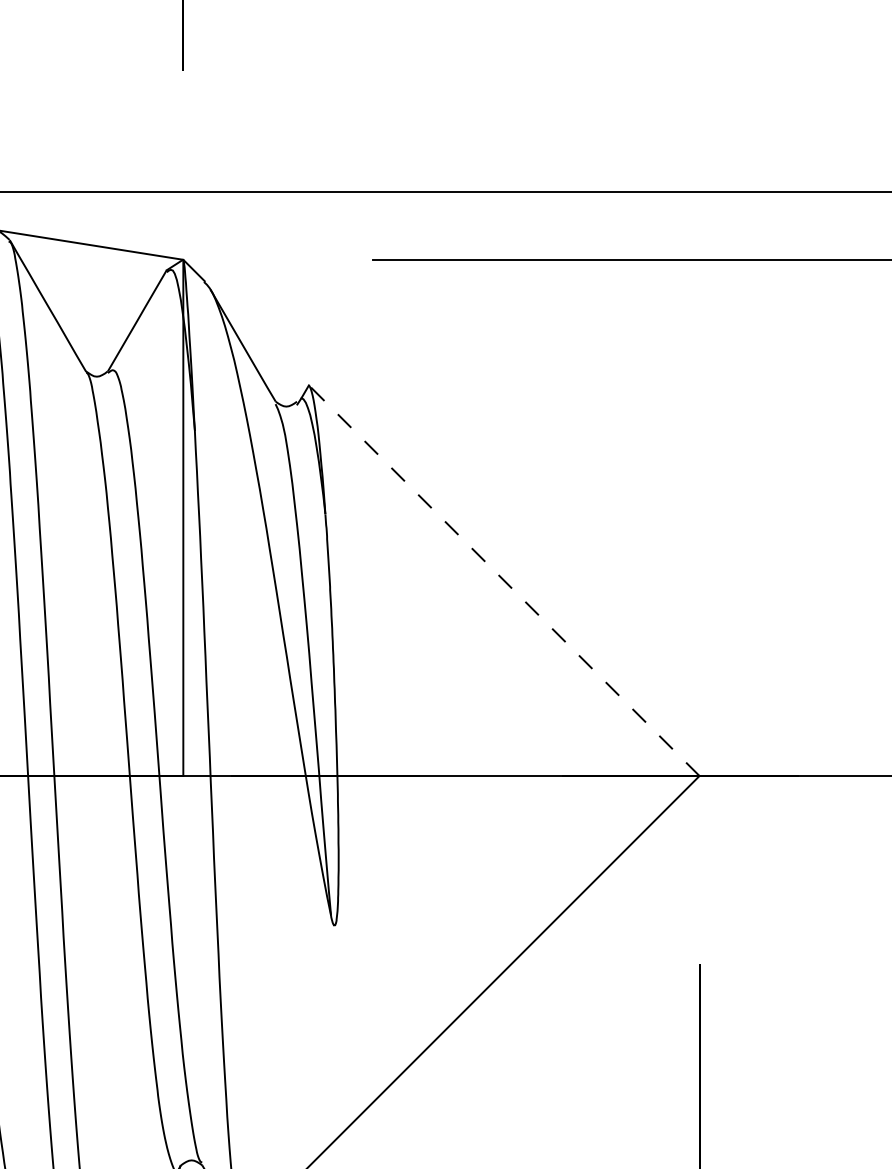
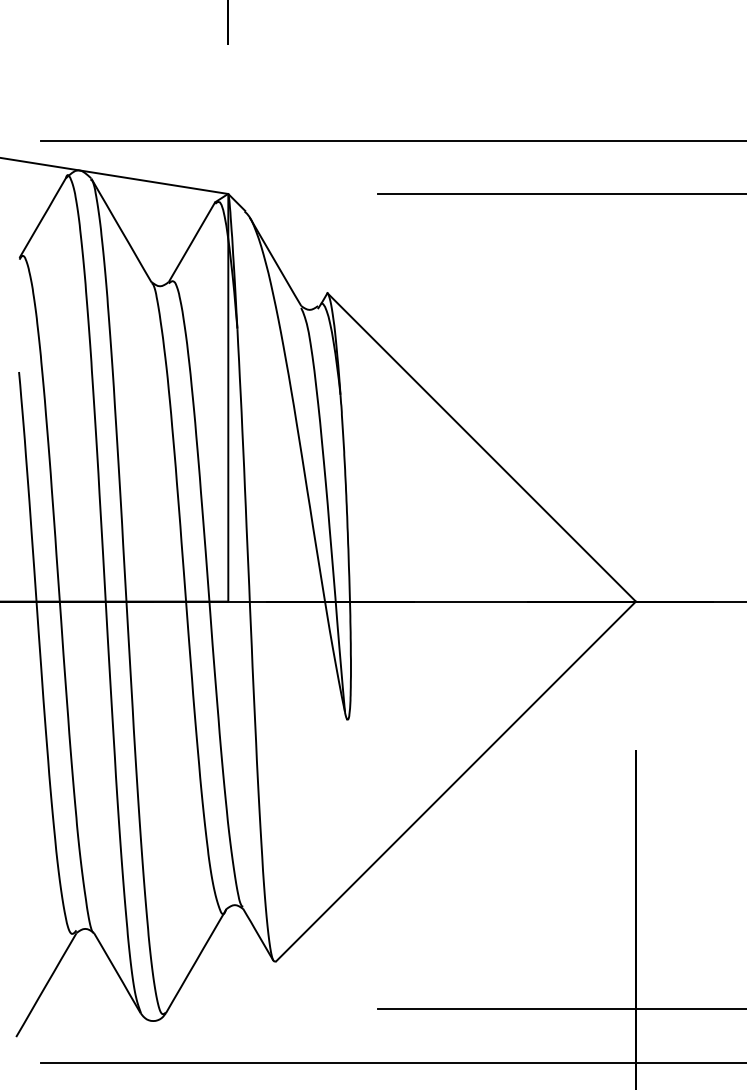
line: (503, 580) -> (481, 447), dashed -> solid

